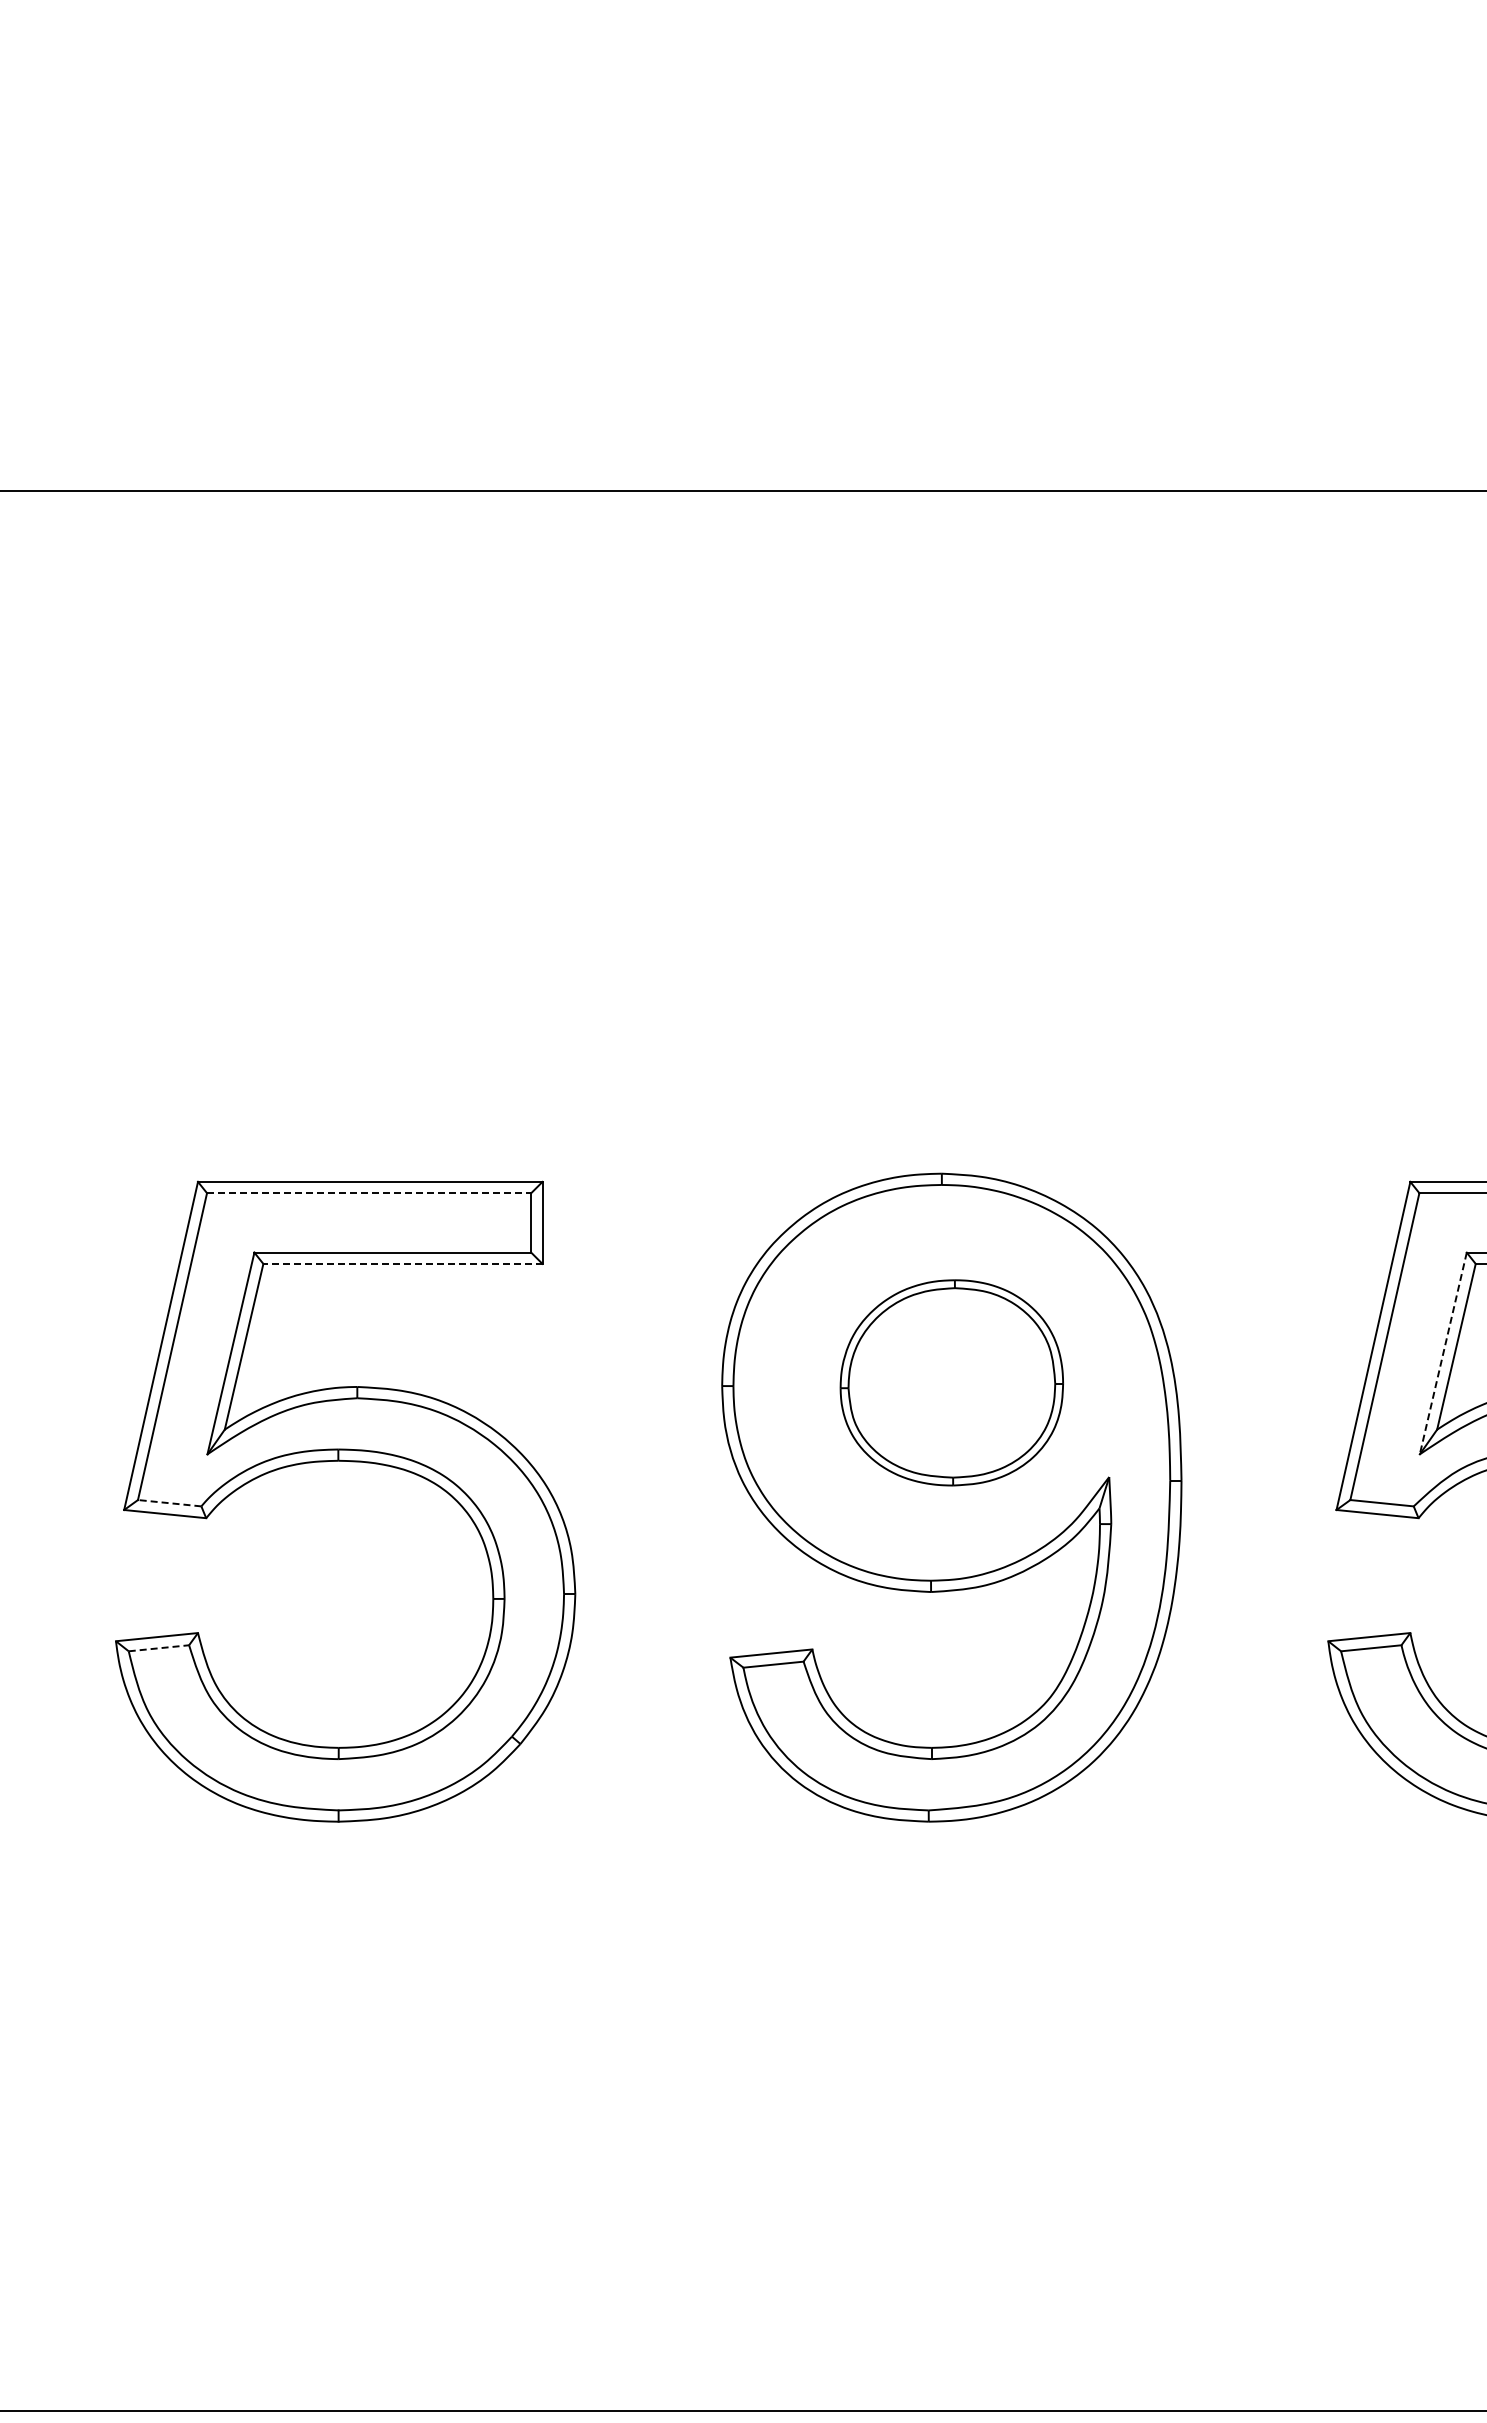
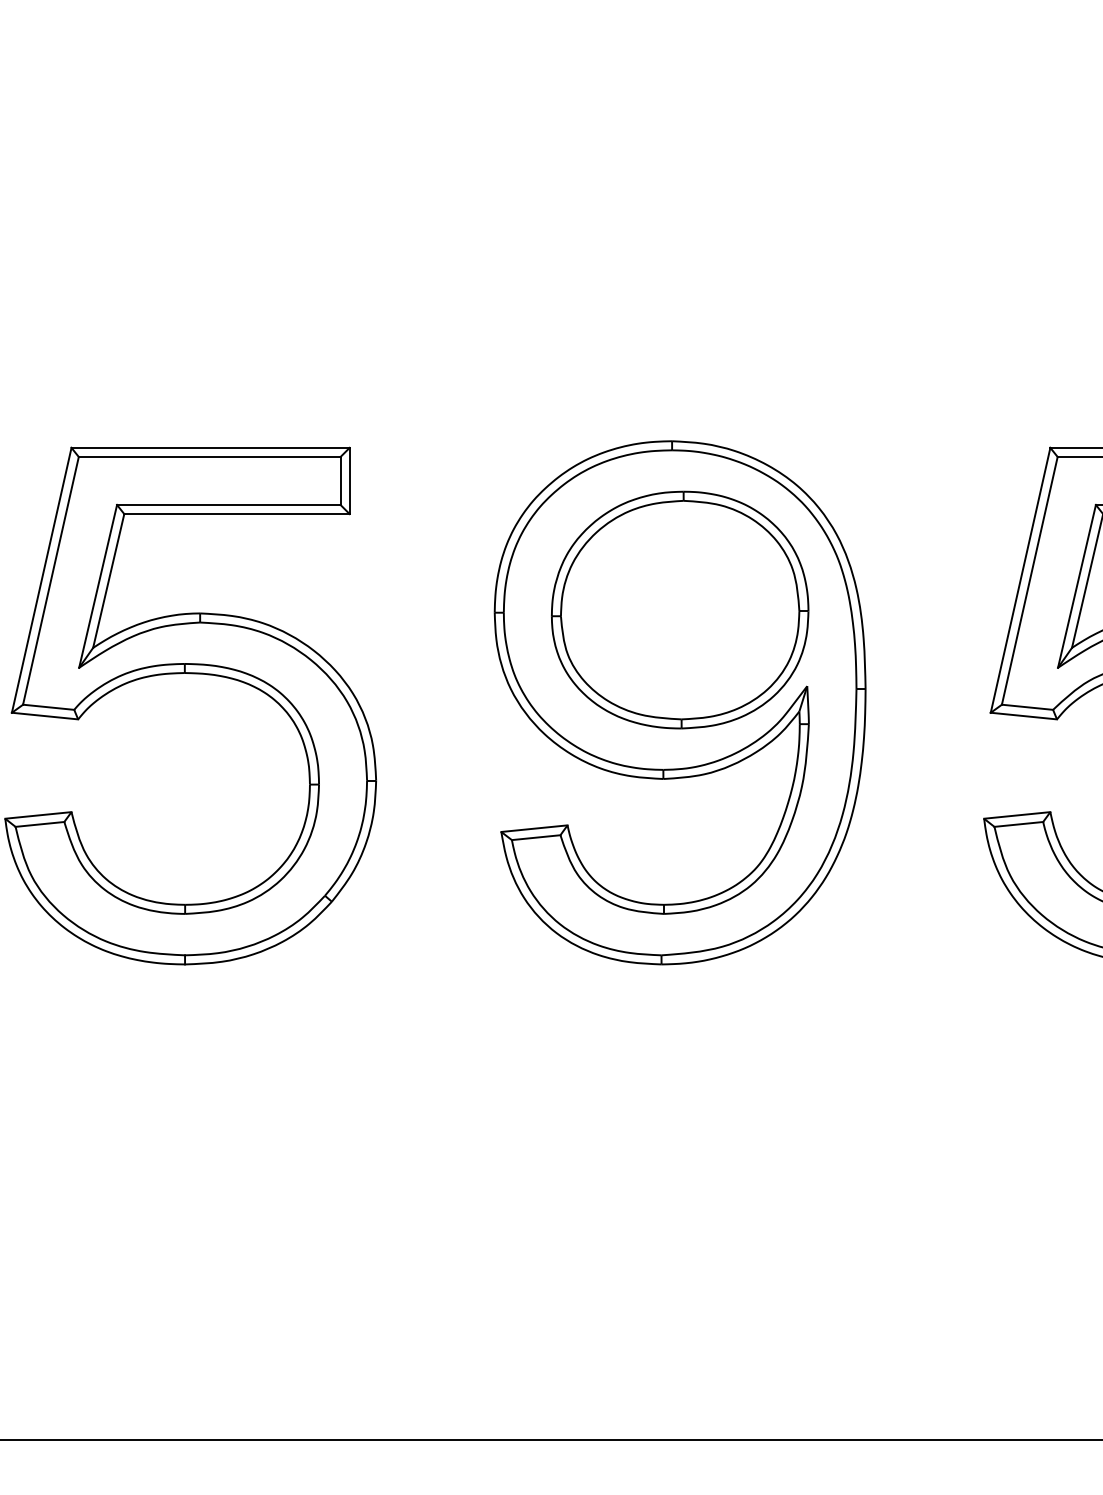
line: (369, 1193) -> (209, 457), dashed -> solid
line: (402, 1263) -> (236, 513), dashed -> solid
line: (1443, 1353) -> (1077, 586), dashed -> solid
part: (951, 1382) -> (679, 609), size x1.43
line: (169, 1503) -> (48, 707), dashed -> solid
line: (159, 1648) -> (40, 824), dashed -> solid

